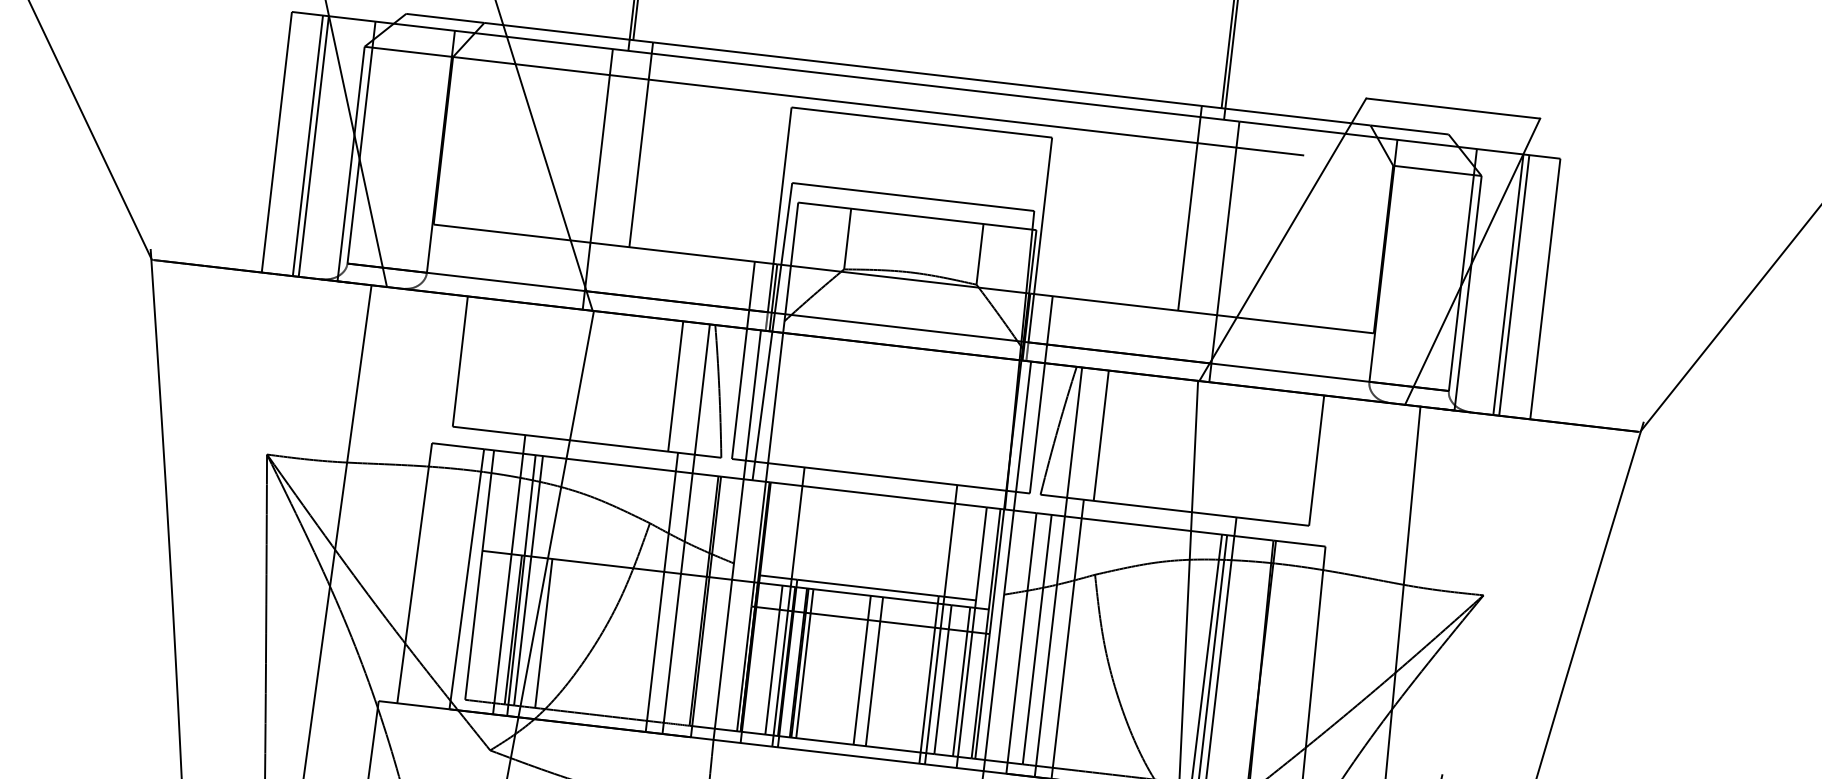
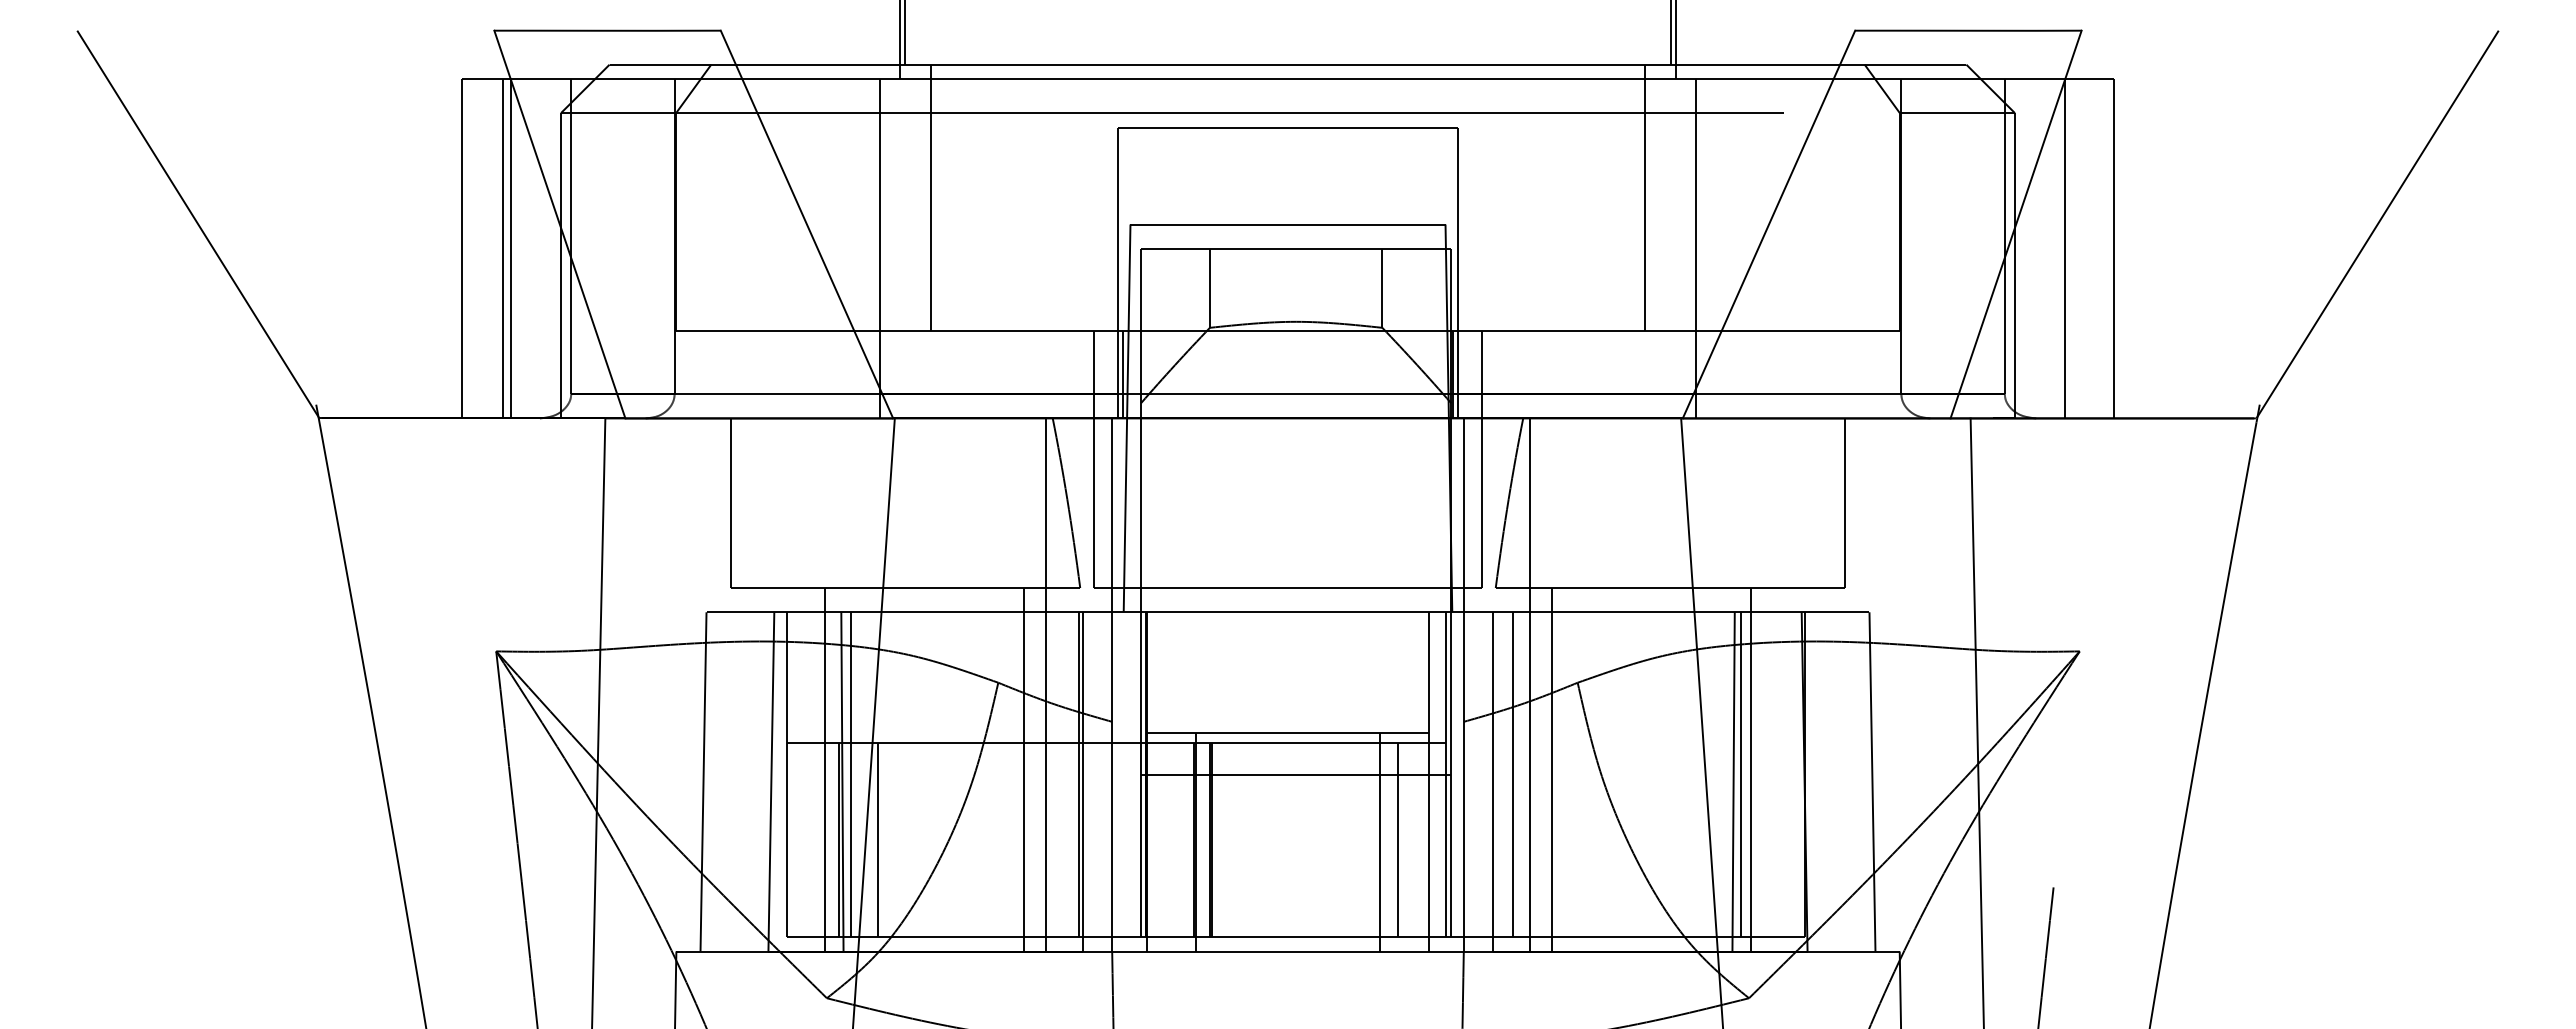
line: (1514, 285) -> (2073, 248), removed
line: (676, 386) -> (1011, 503), removed
line: (1100, 435) -> (1564, 503), removed
line: (788, 606) -> (1188, 769), removed
line: (941, 624) -> (1387, 769), removed
line: (773, 659) -> (1177, 839), removed
line: (805, 663) -> (1218, 839), removed
line: (862, 669) -> (1292, 839), removed
line: (874, 671) -> (1308, 839), removed
line: (961, 681) -> (1422, 839), removed

